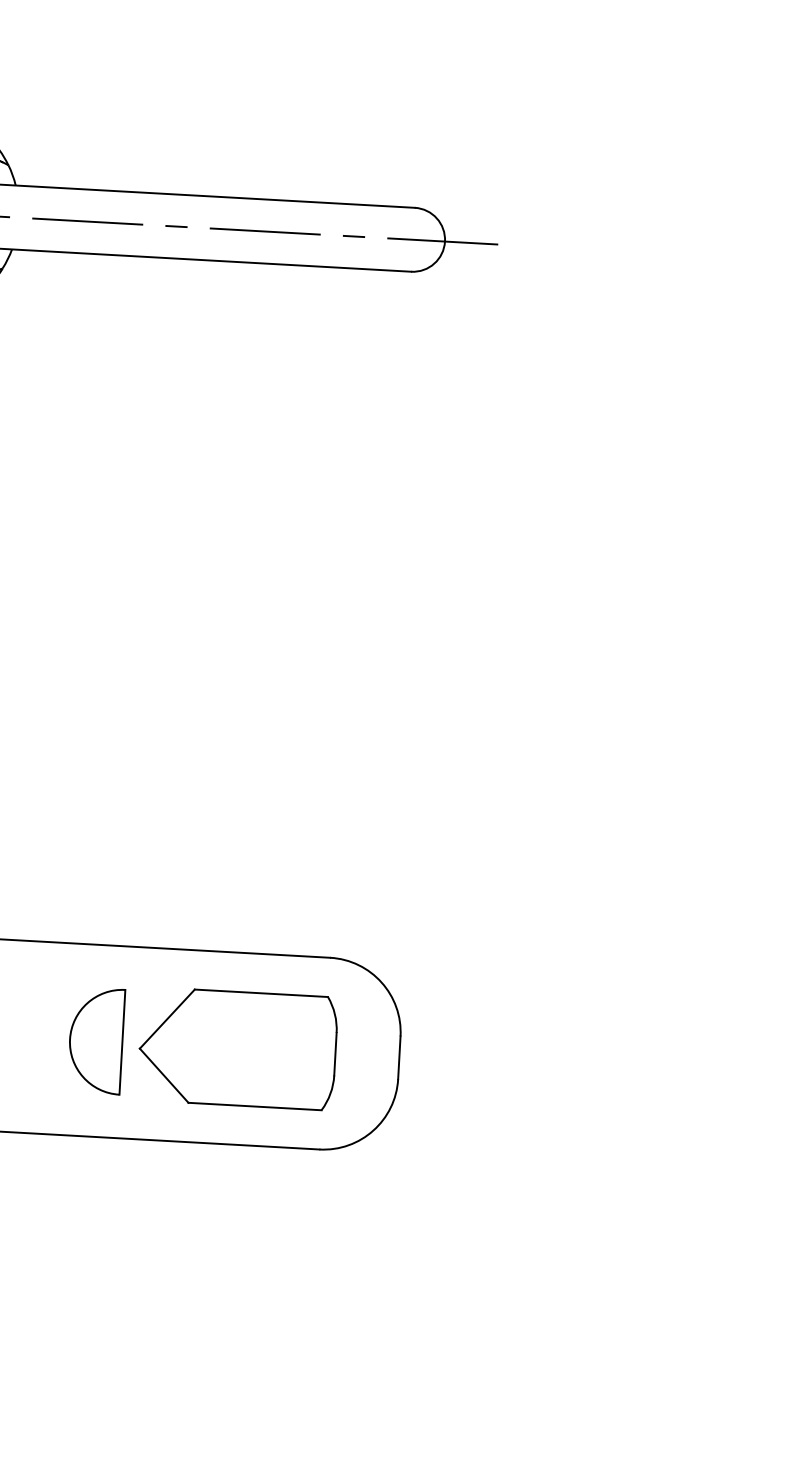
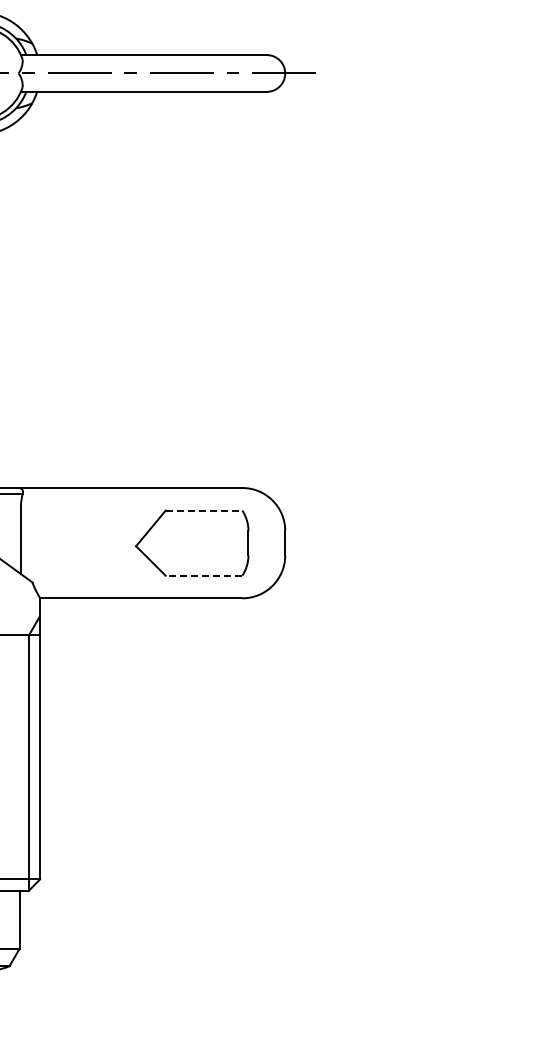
line: (262, 993) -> (204, 510), solid -> dashed
part: (95, 1041) -> (110, 543), removed
line: (254, 1106) -> (203, 575), solid -> dashed

